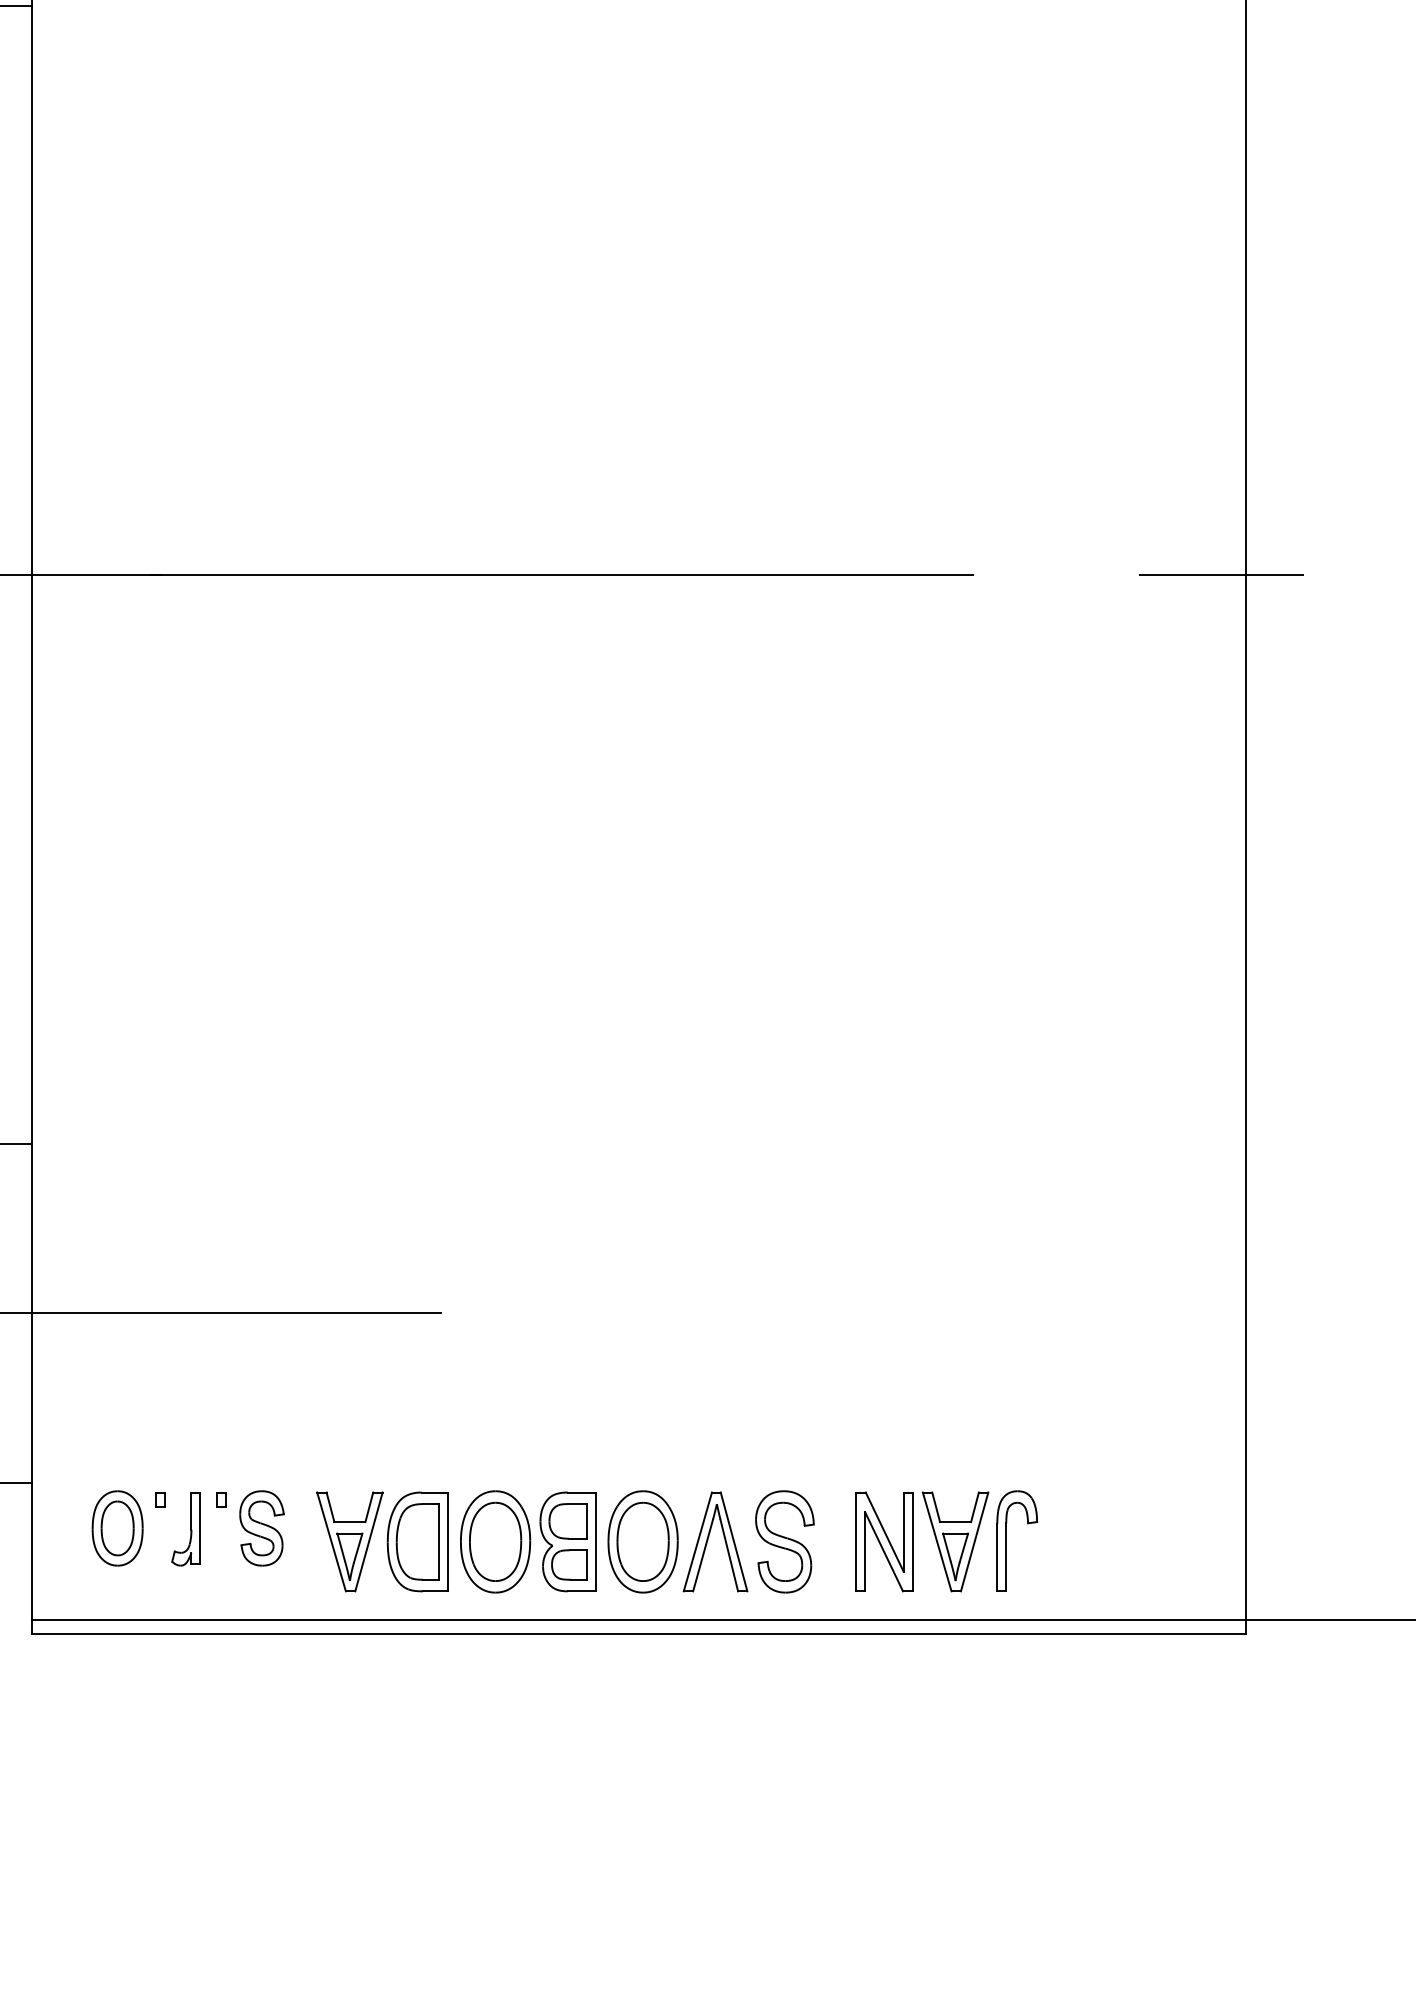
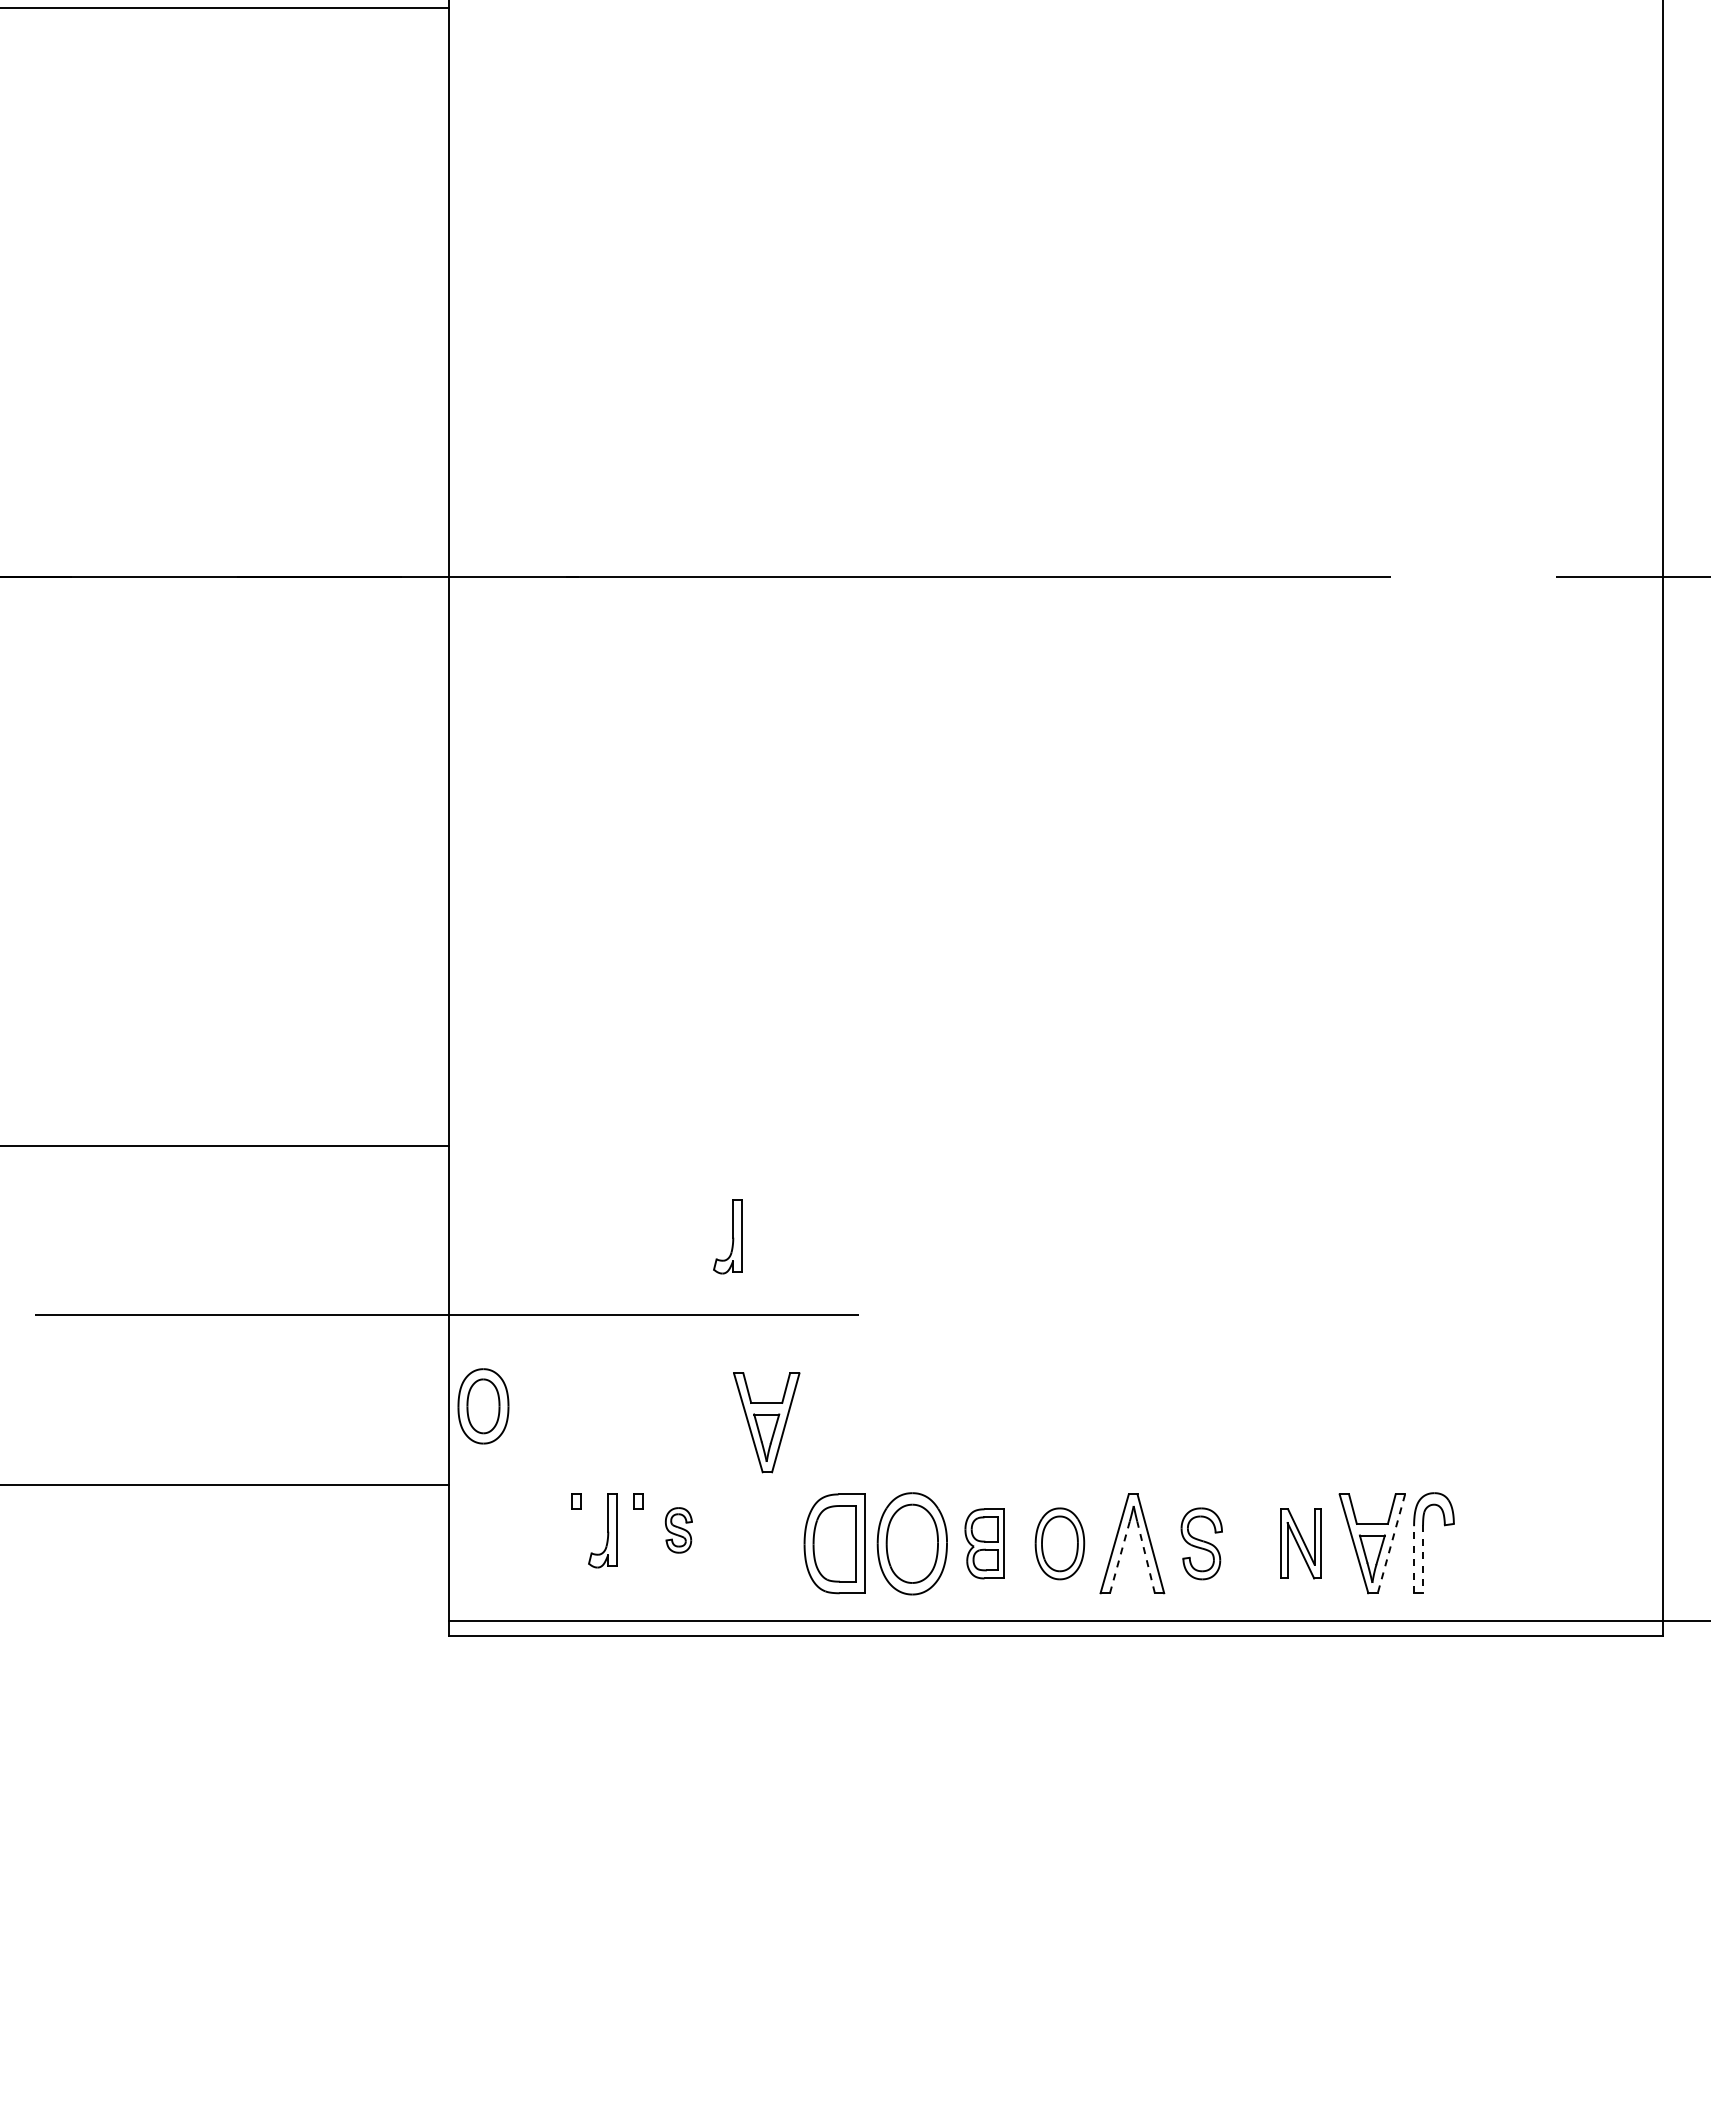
part: (310, 1234) -> (727, 1236), added
part: (117, 1528) -> (483, 1406), moved
part: (261, 1528) -> (678, 1530), size x0.6
part: (349, 1541) -> (766, 1422), moved
part: (567, 1541) -> (984, 1543), size x0.7
part: (642, 1541) -> (1059, 1543), size x0.7
part: (784, 1541) -> (1201, 1543), size x0.7
part: (883, 1541) -> (1300, 1543), size x0.7
line: (974, 1542) -> (1391, 1544), solid -> dashed
line: (702, 1555) -> (1119, 1557), solid -> dashed
line: (729, 1555) -> (1146, 1557), solid -> dashed
line: (997, 1557) -> (1414, 1559), solid -> dashed
line: (1006, 1557) -> (1423, 1559), solid -> dashed

